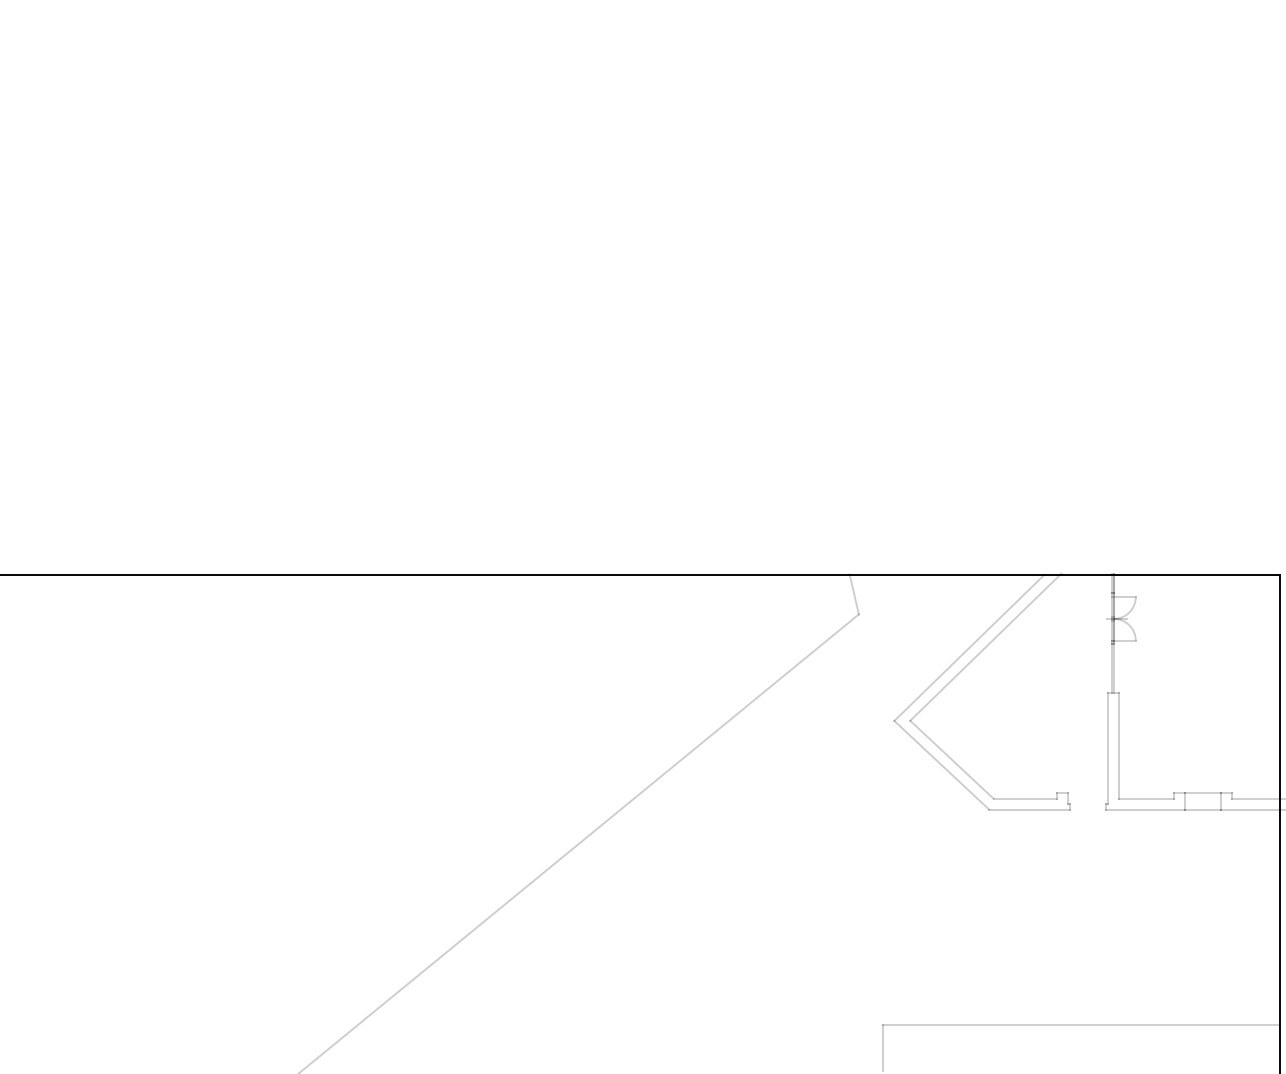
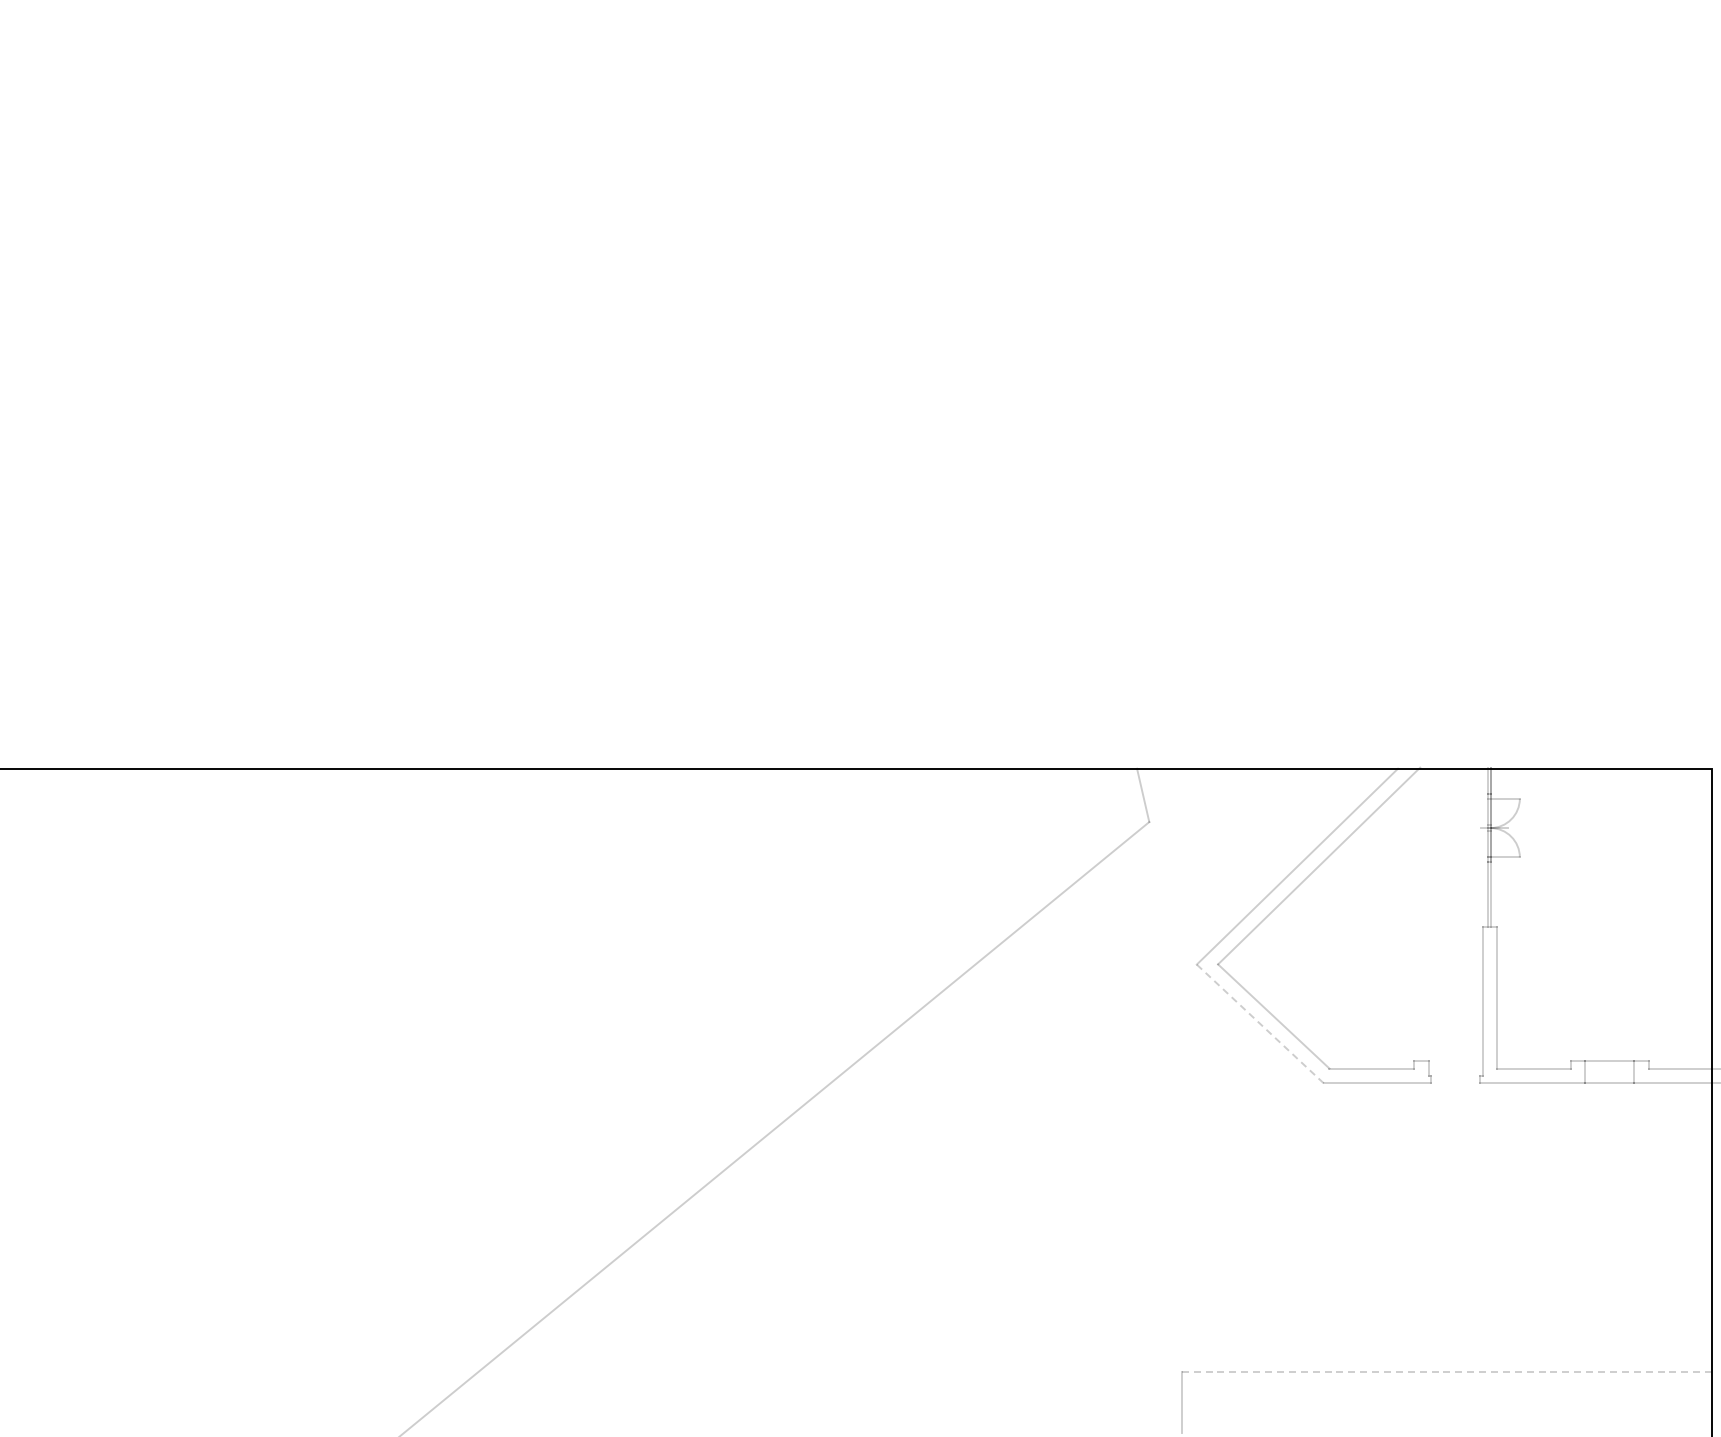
line: (941, 764) -> (1260, 1023), solid -> dashed
line: (1081, 1025) -> (1447, 1371), solid -> dashed

